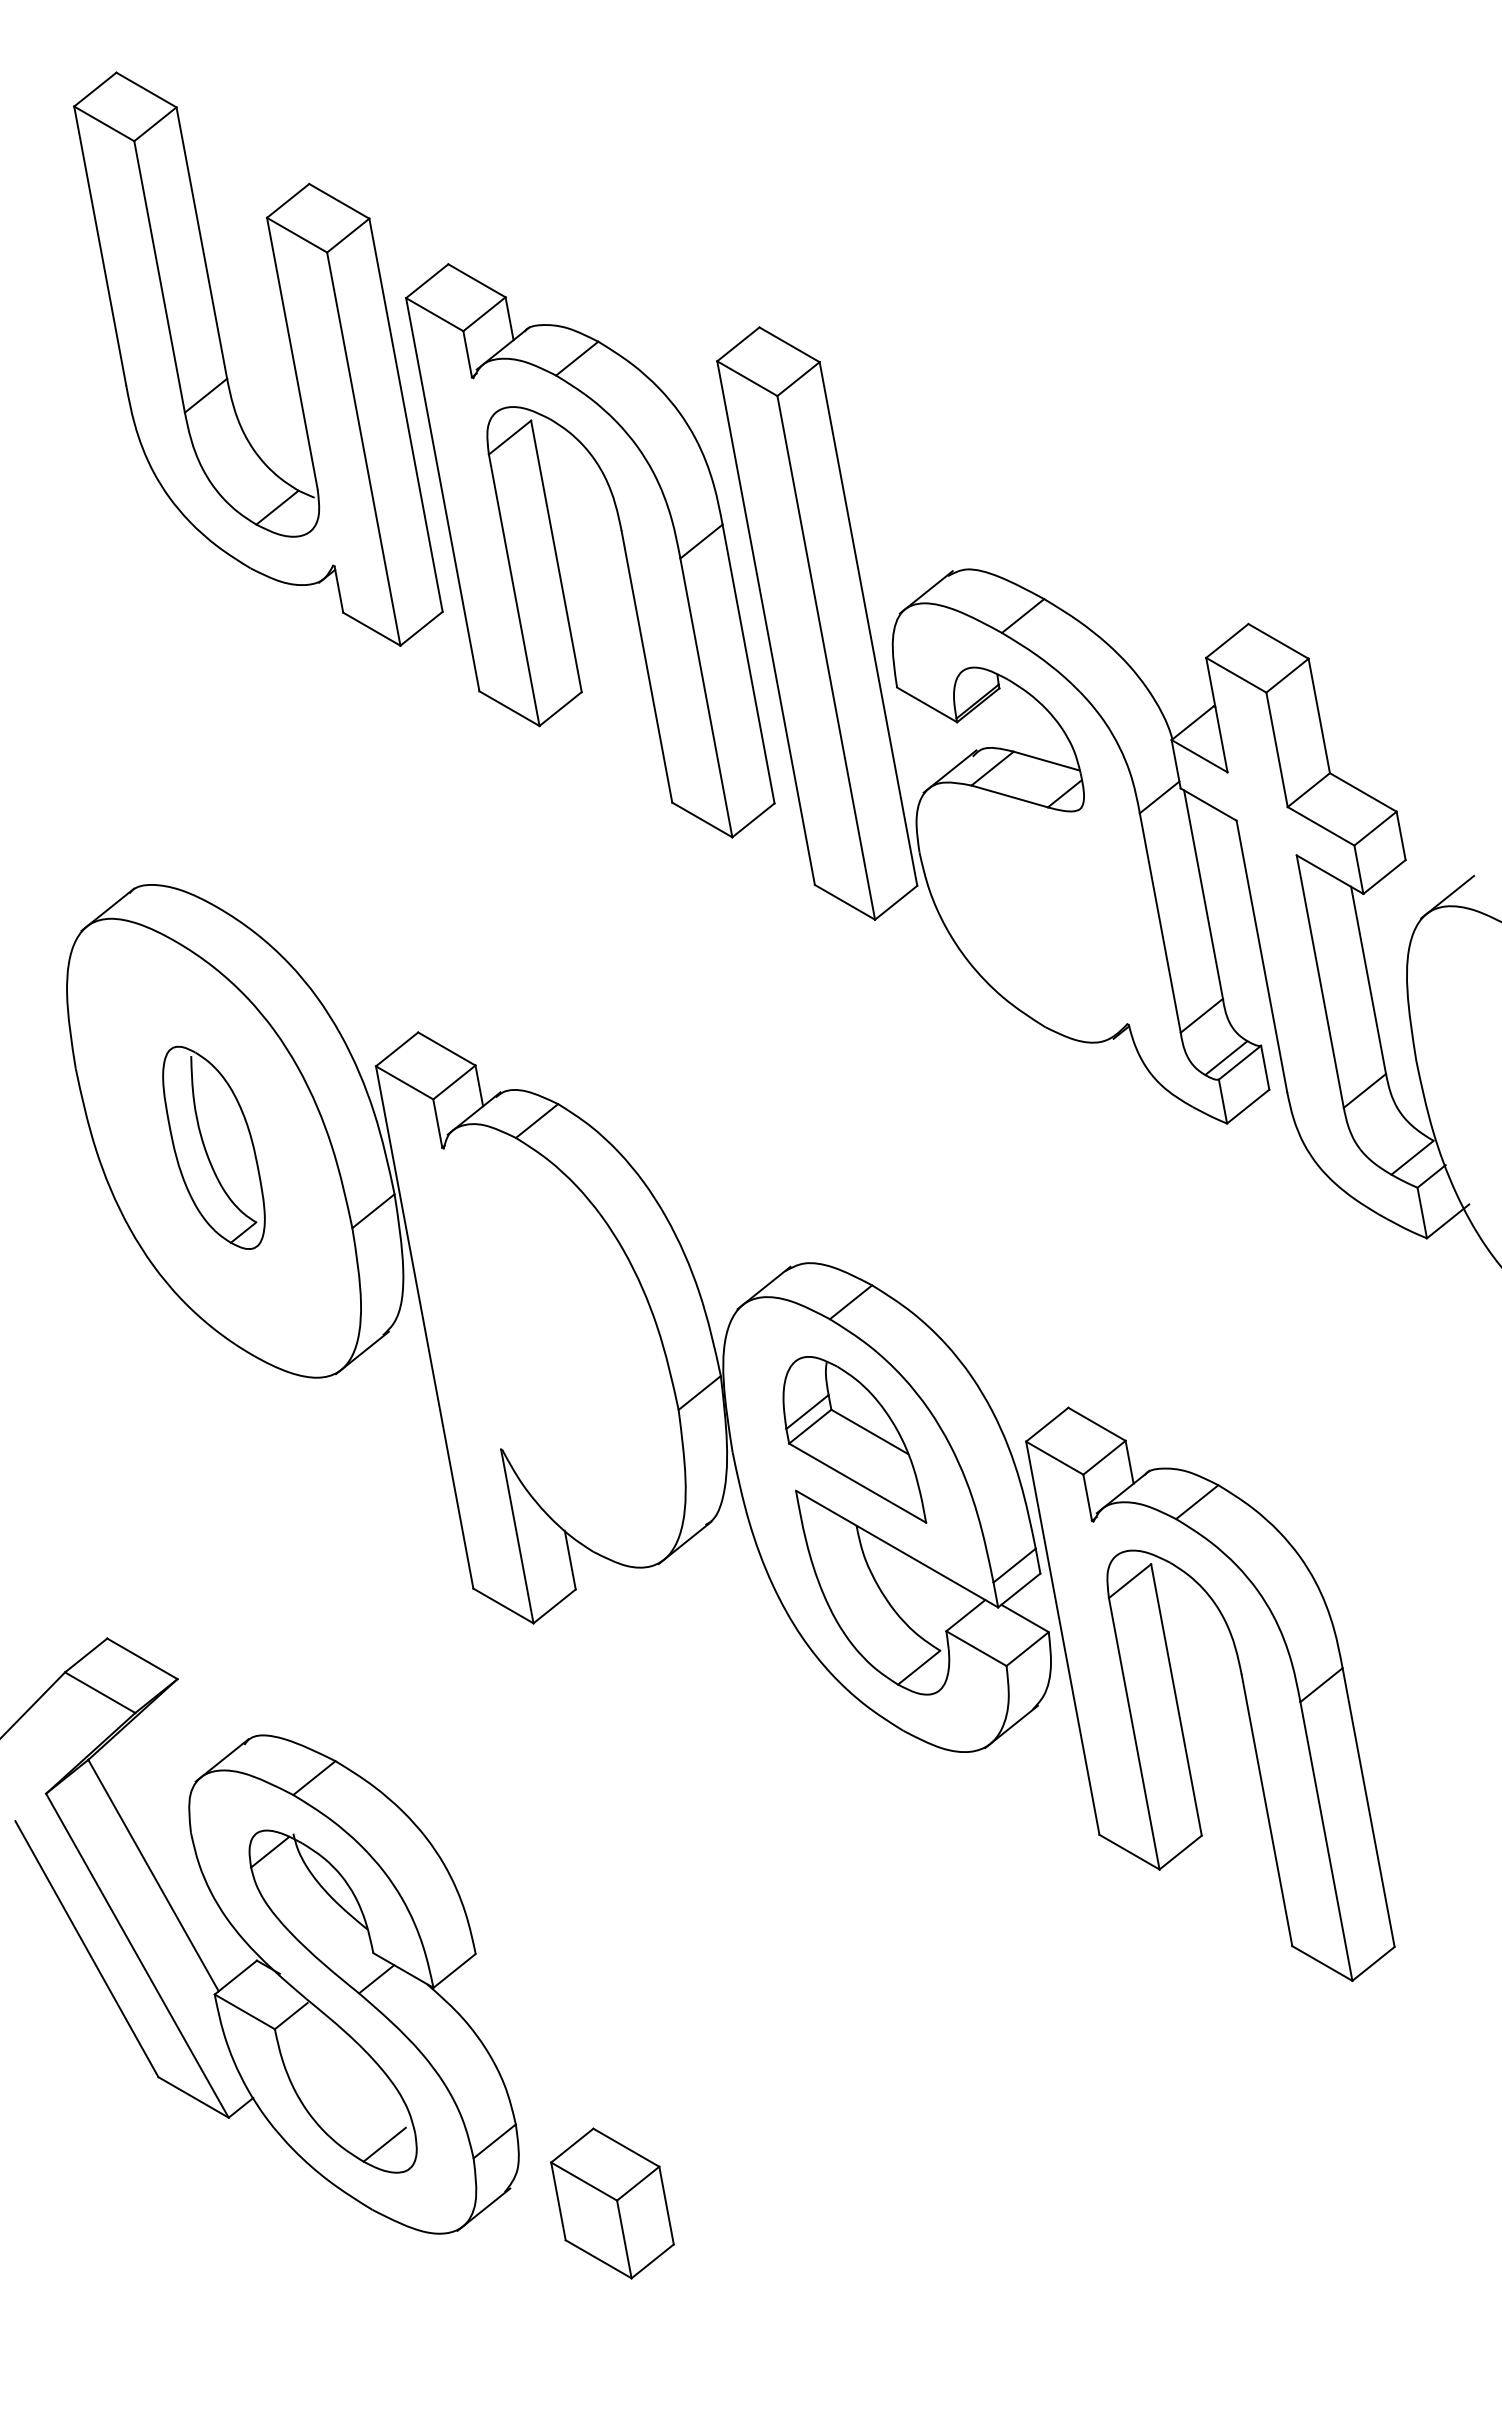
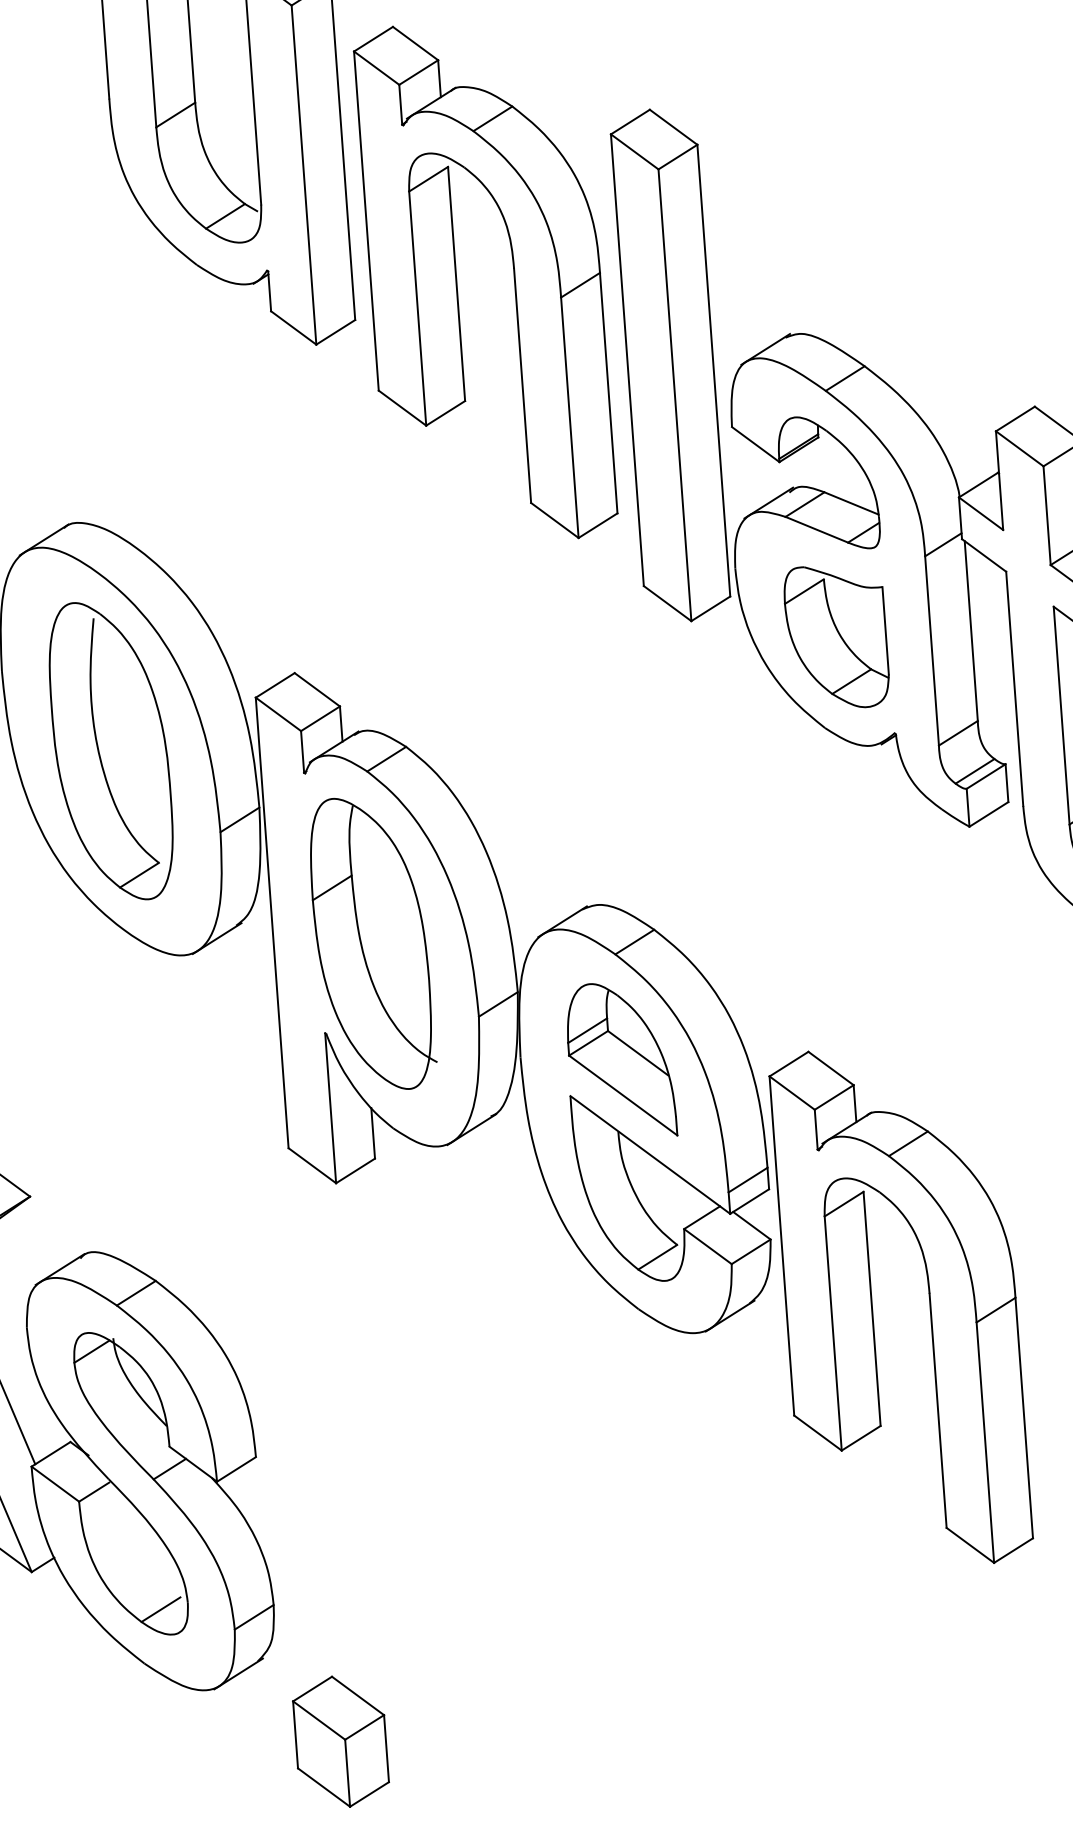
part: (1046, 919) -> (836, 637), added
part: (213, 1147) -> (110, 750), size x1.67
part: (547, 1338) -> (374, 943), added
part: (612, 2203) -> (341, 1741), moved

